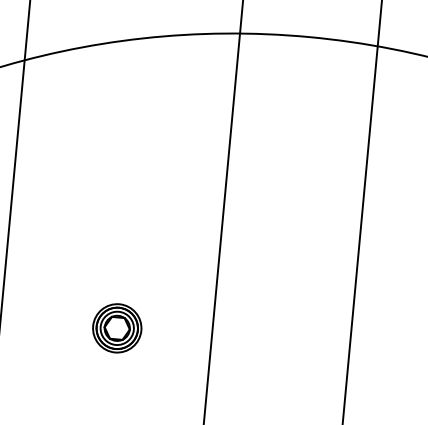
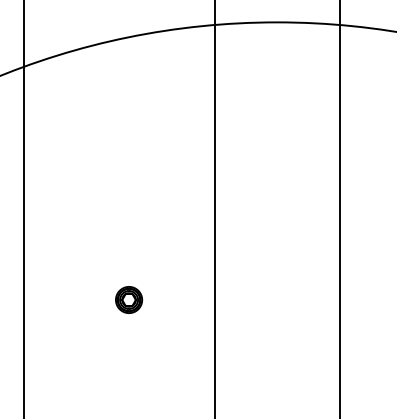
part: (116, 327) -> (128, 299), size x0.6

